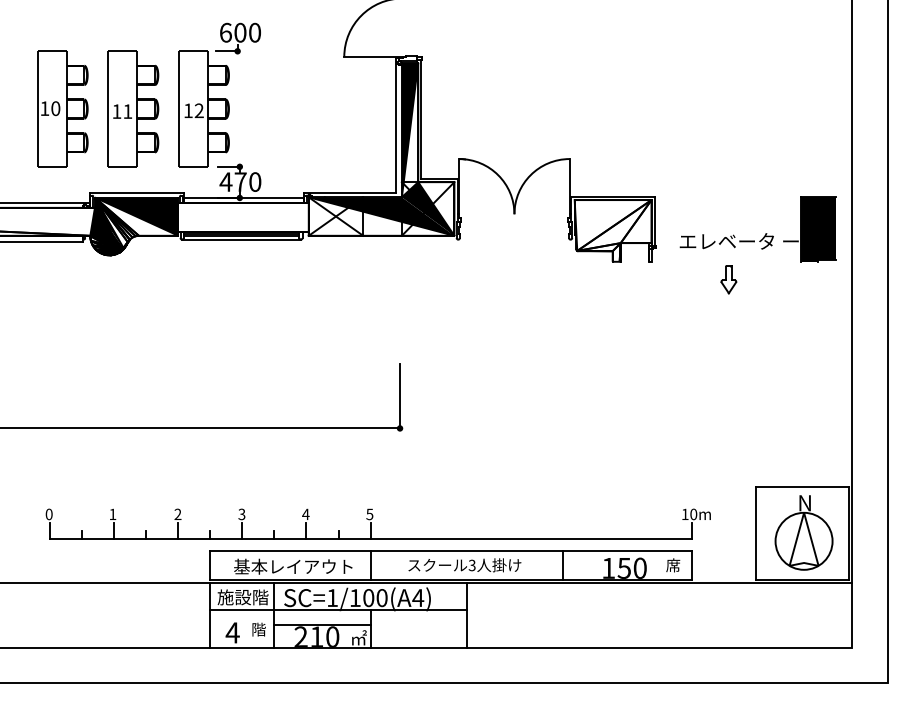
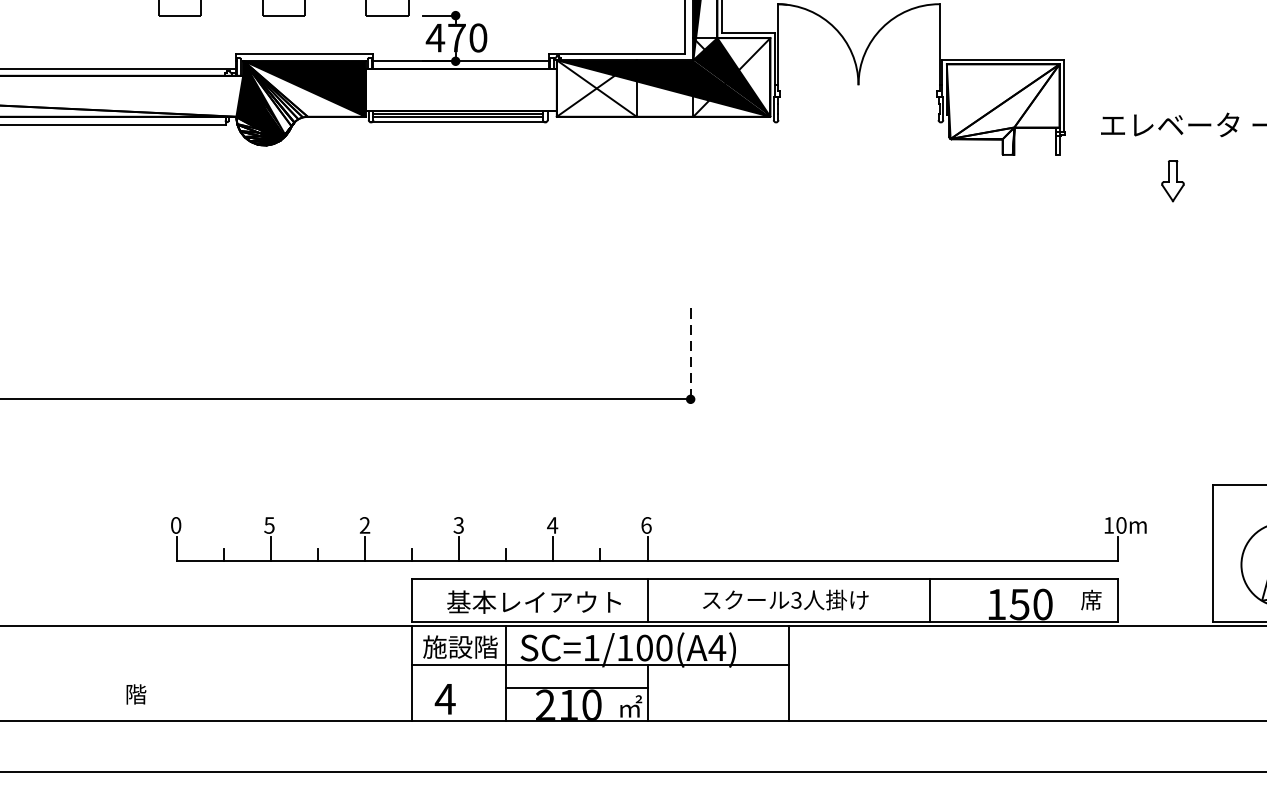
line: (400, 395) -> (691, 351), solid -> dashed
text: (112, 514) -> (268, 525), 1 -> 5
text: (369, 514) -> (645, 525), 5 -> 6
text: (258, 629) -> (135, 694), moved

